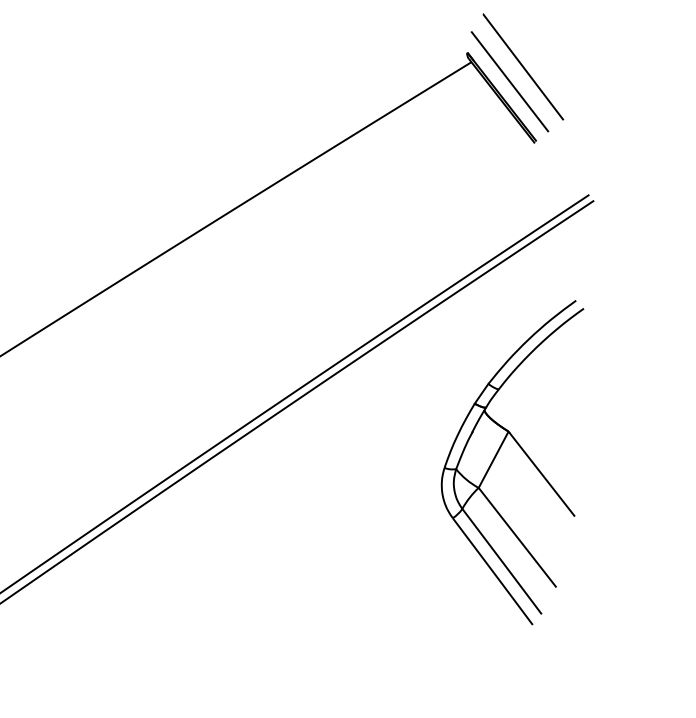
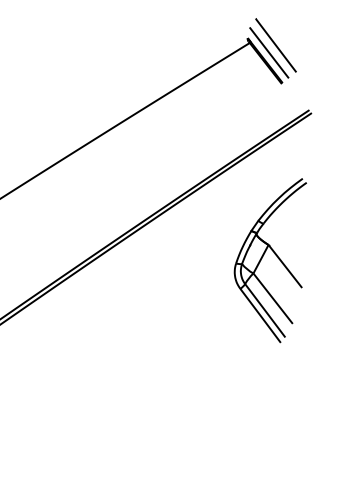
part: (498, 454) -> (263, 256), moved

